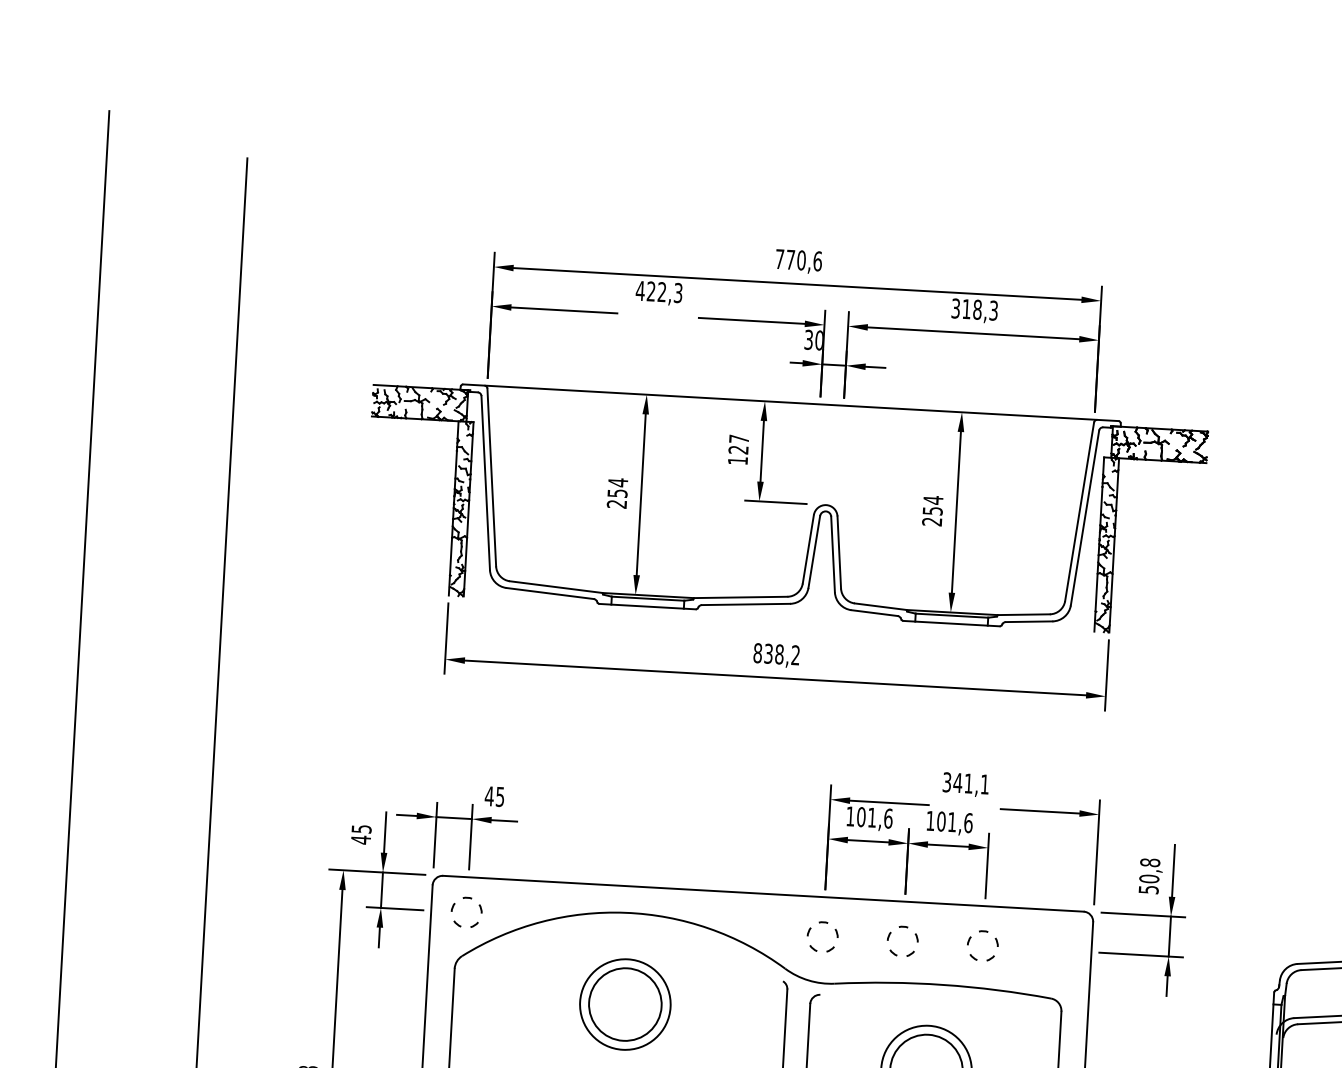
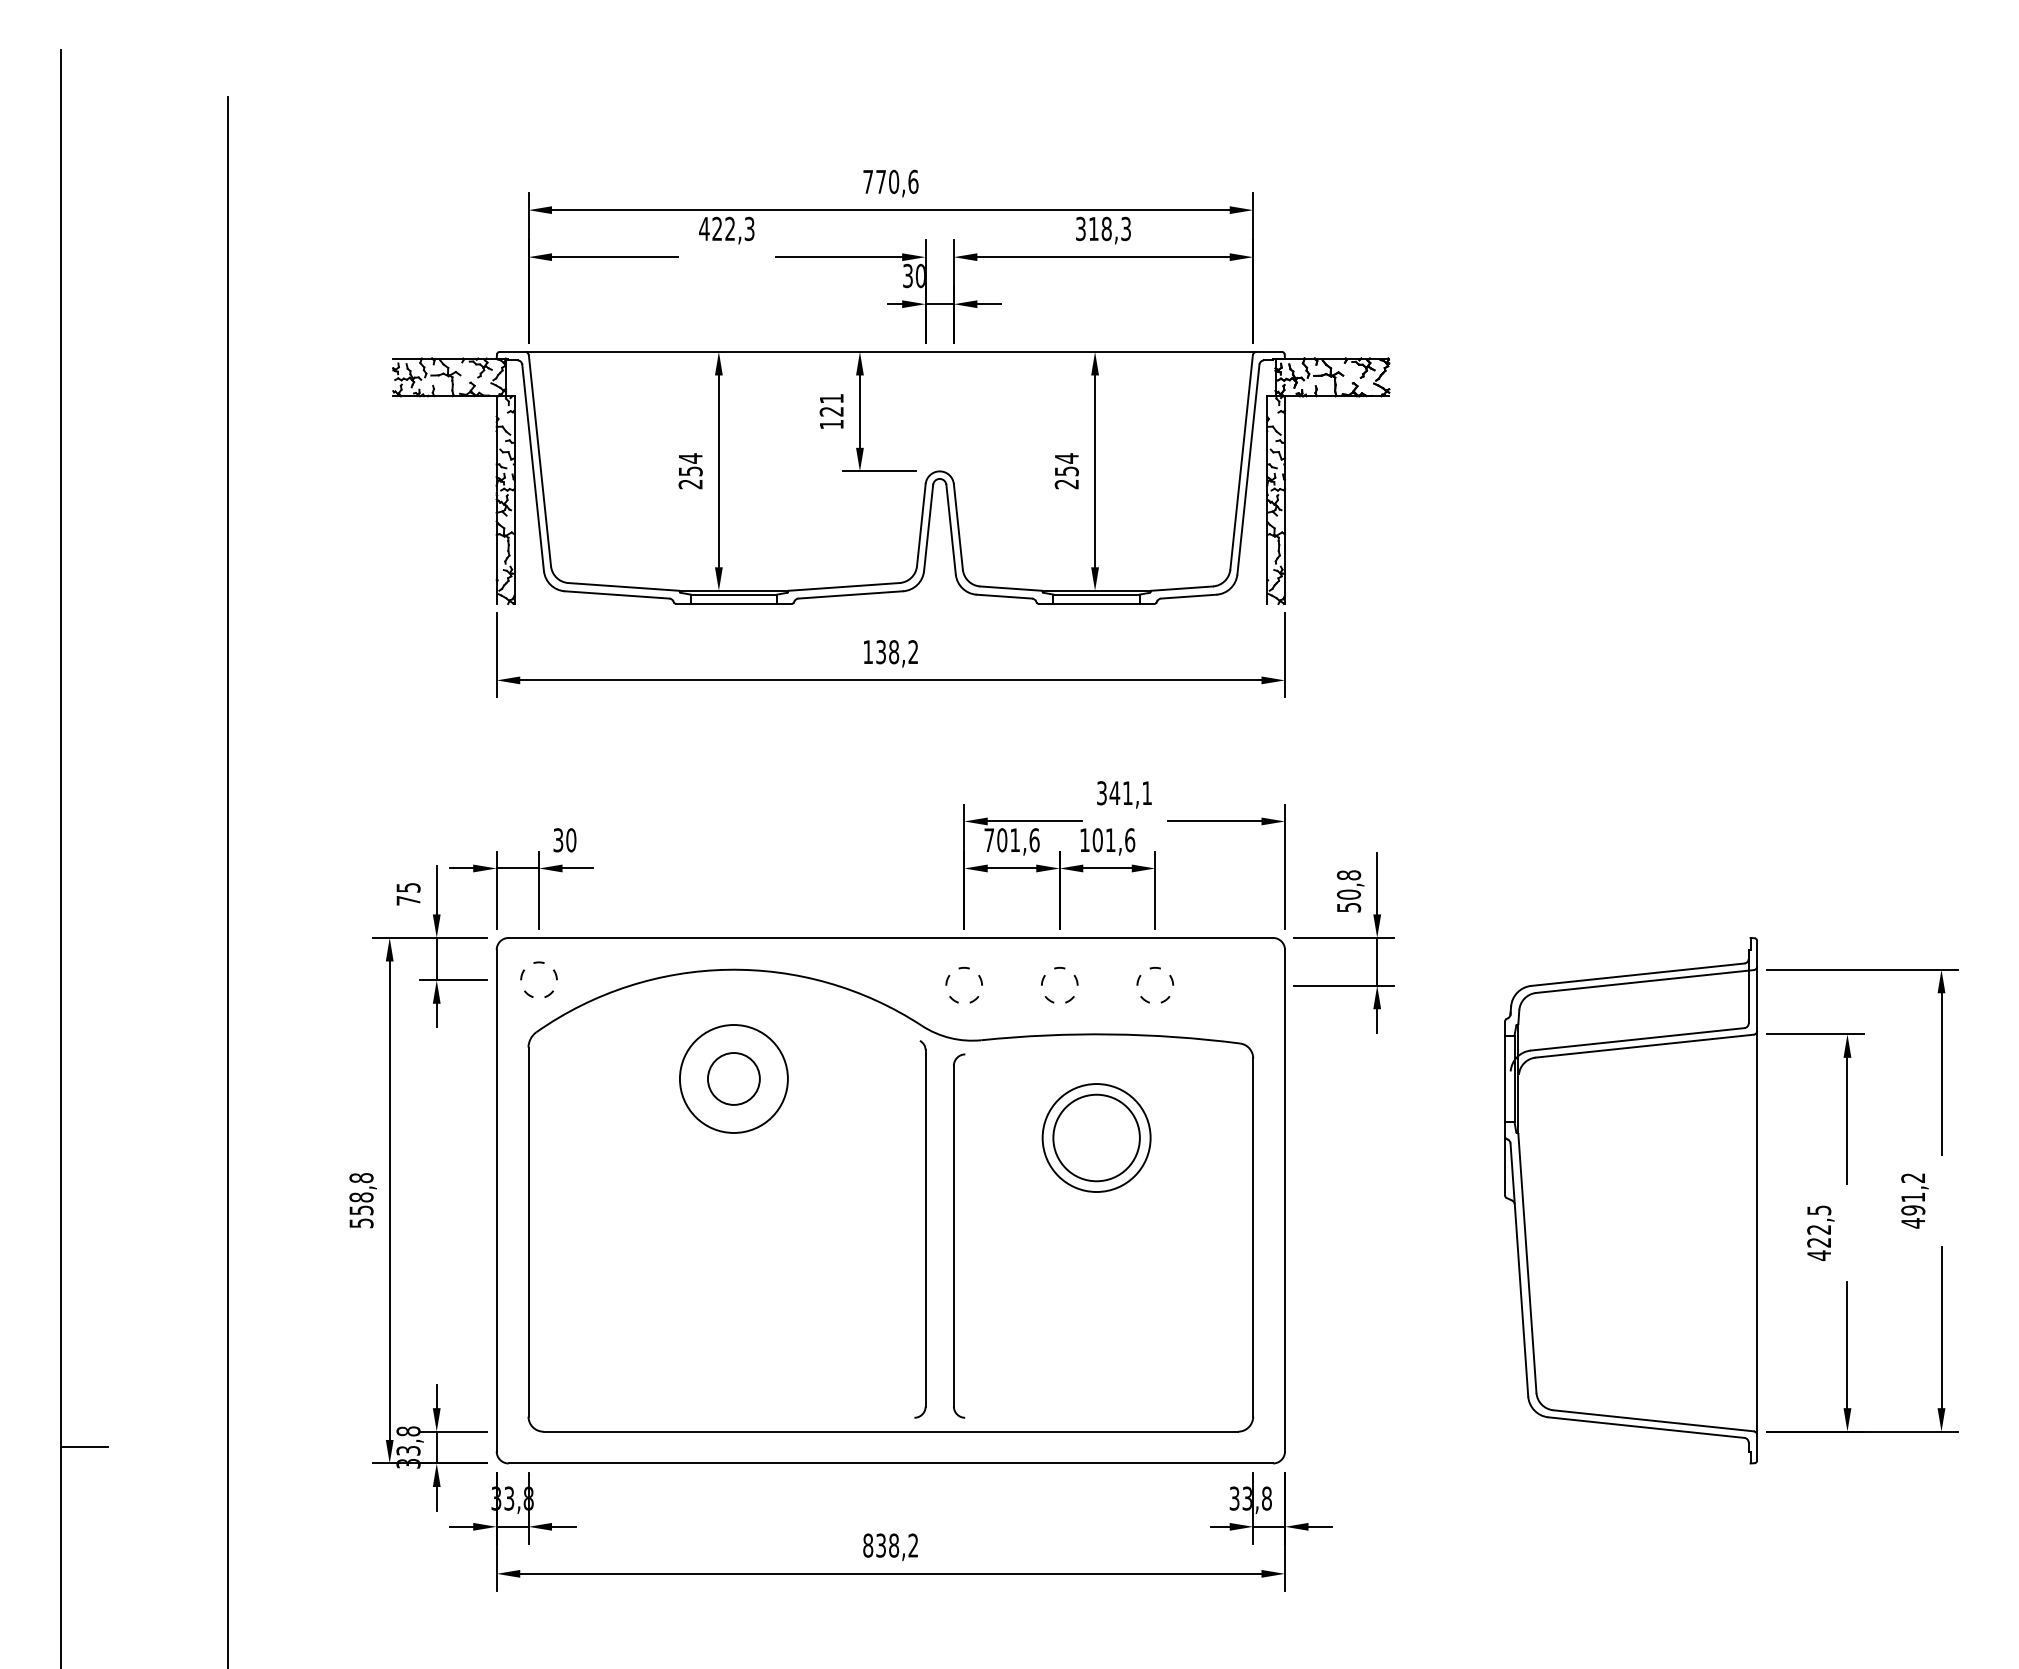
text: (738, 438) -> (831, 398), 127 -> 121
text: (758, 653) -> (868, 652), 838,2 -> 138,2
text: (494, 796) -> (564, 840), 45 -> 30
text: (850, 815) -> (989, 839), 101,6 -> 701,6
text: (361, 839) -> (408, 900), 45 -> 75
circle: (625, 1004) -> (733, 1078), size x0.6

